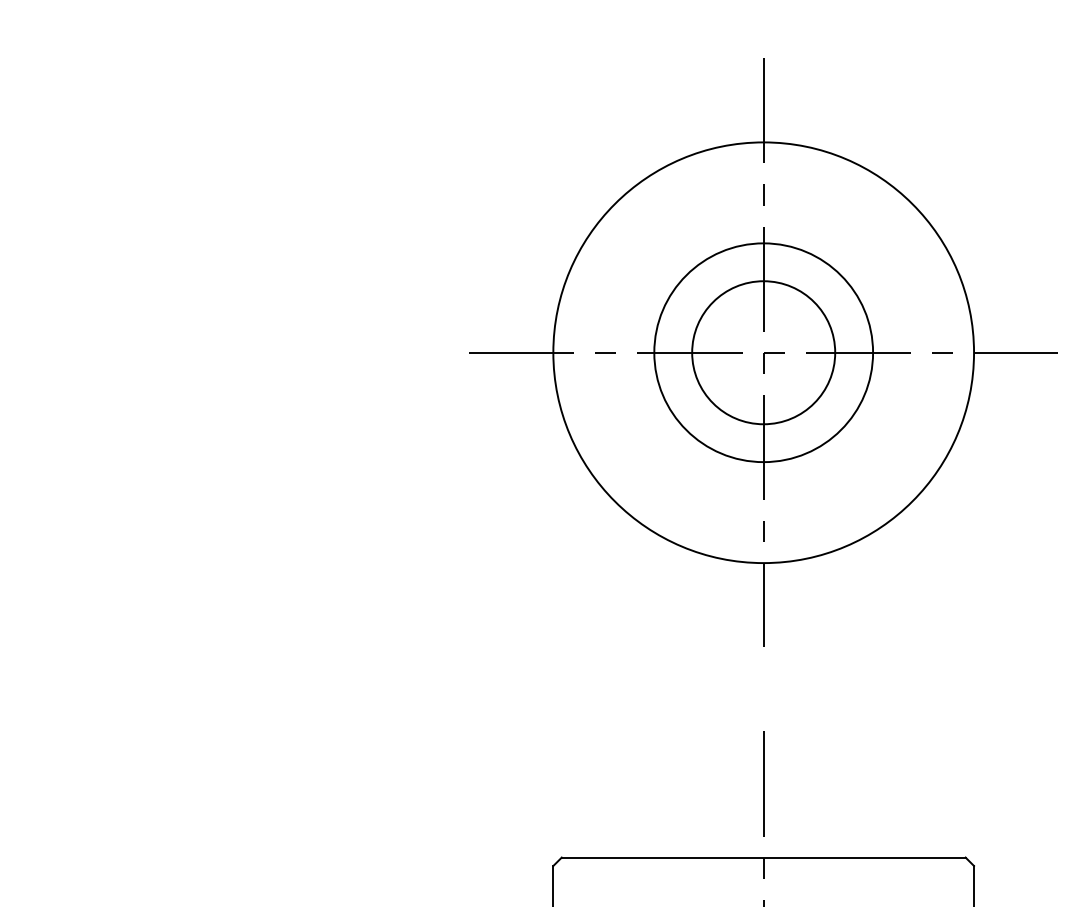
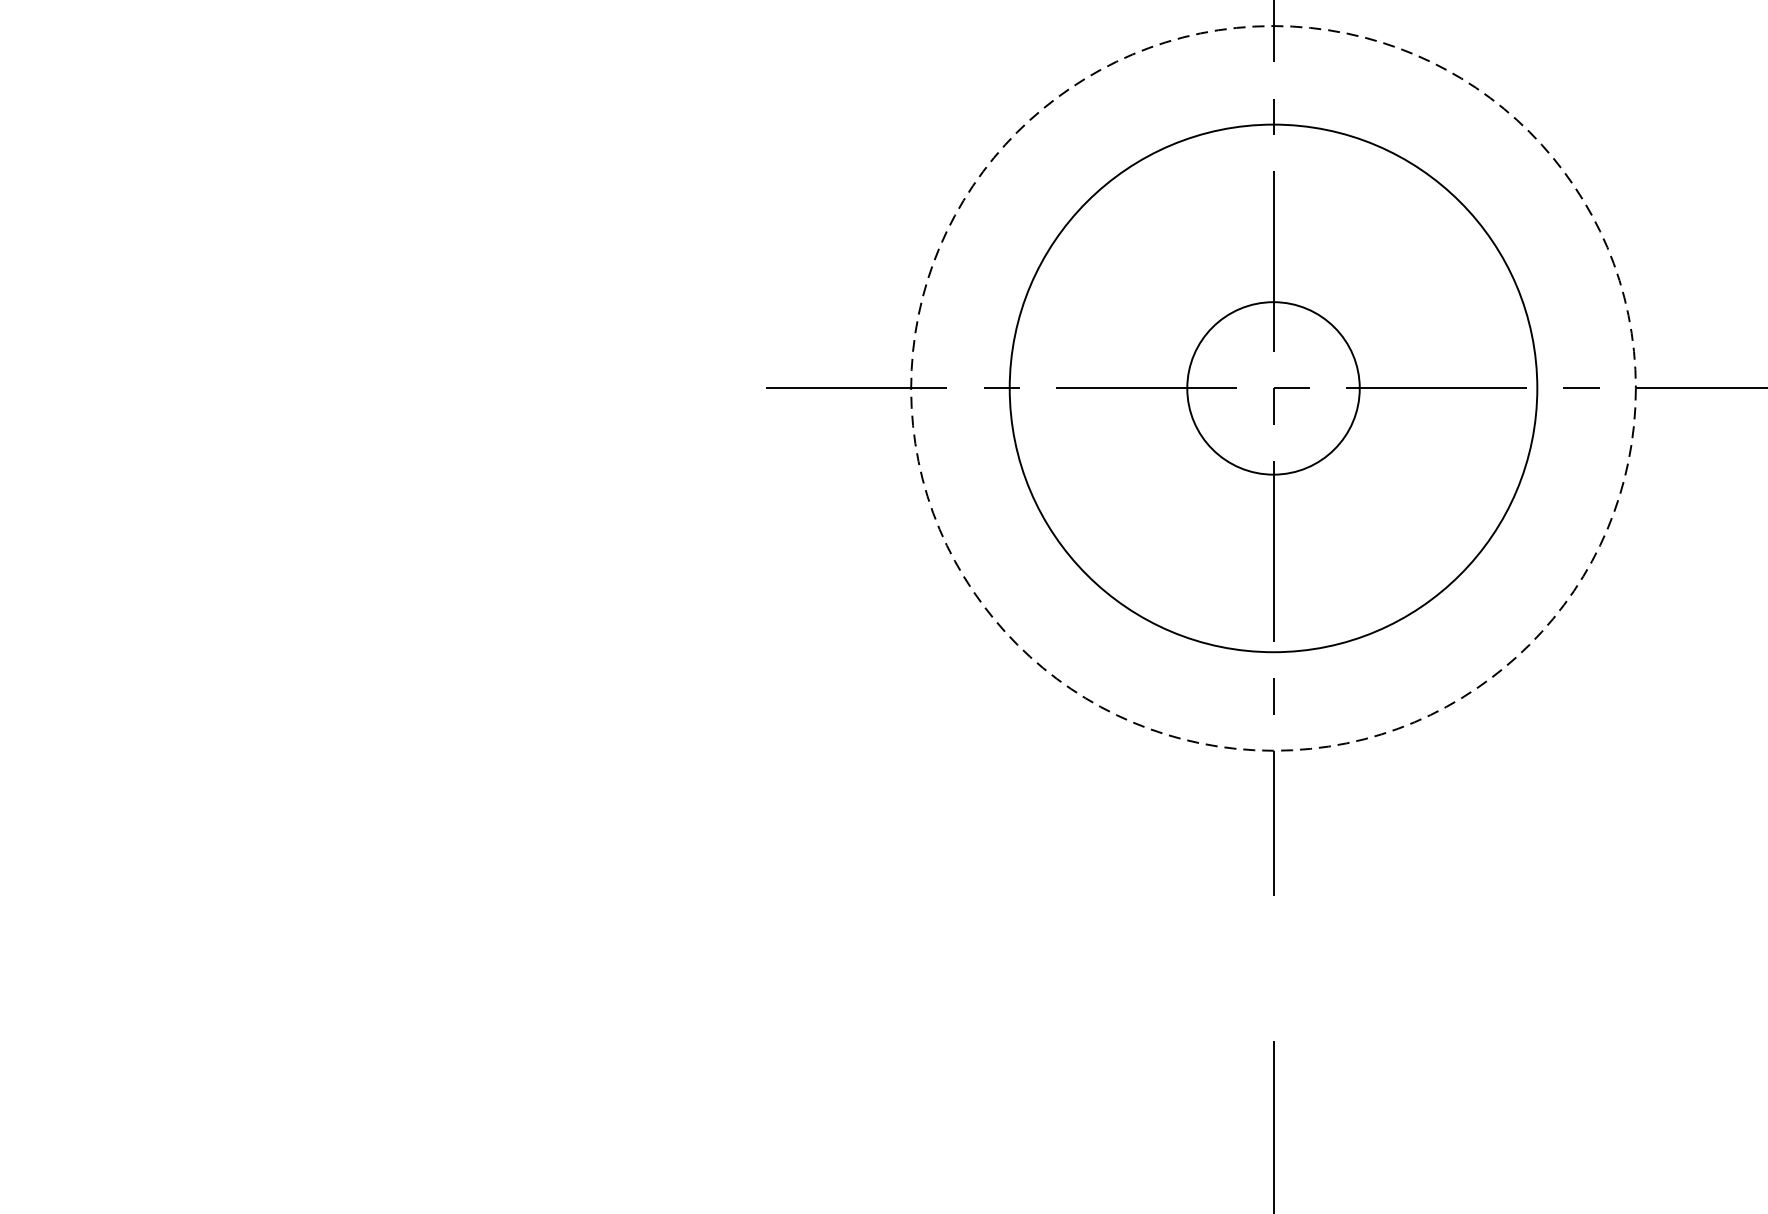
circle: (763, 352) -> (1273, 387), size x0.7
circle: (763, 352) -> (1273, 387), size x1.4
circle: (763, 352) -> (1273, 387), solid -> dashed

